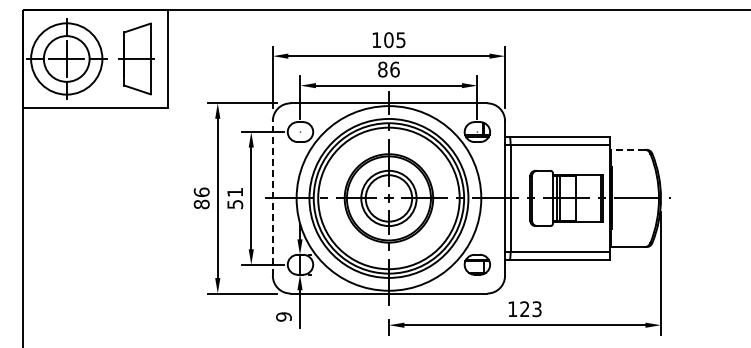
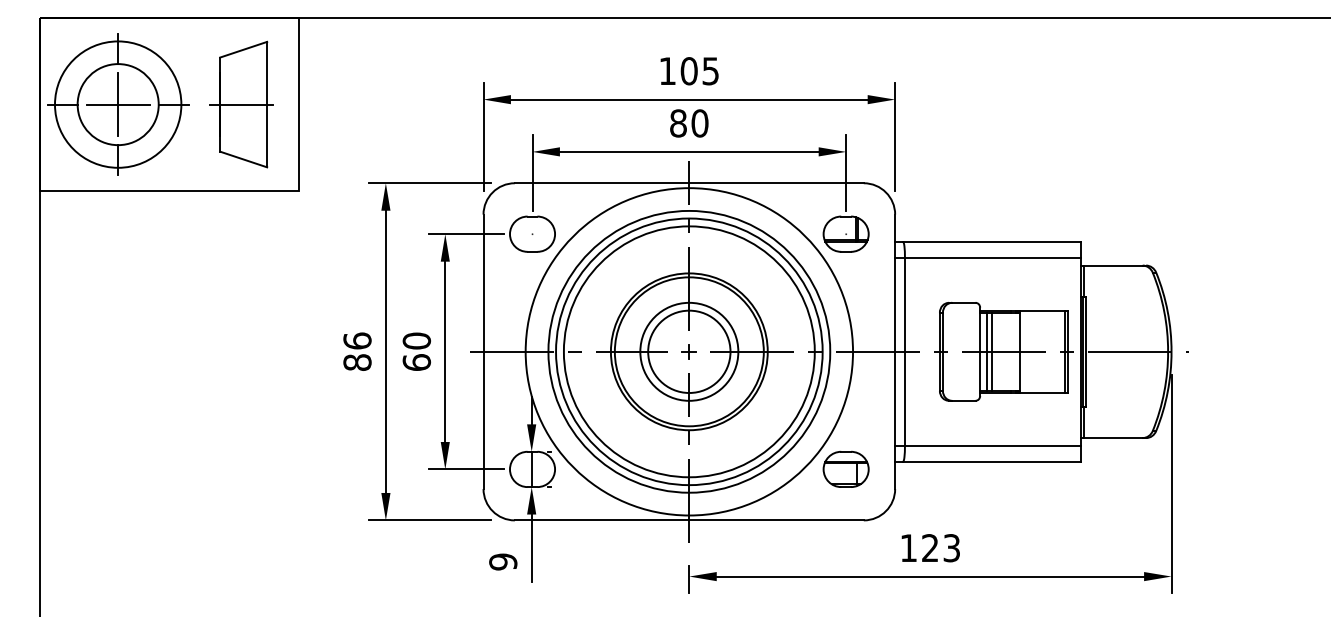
text: (394, 69) -> (699, 123), 86 -> 80
line: (628, 149) -> (1113, 265), dashed -> solid
line: (272, 197) -> (482, 350), dashed -> solid
text: (235, 198) -> (417, 351), 51 -> 60

